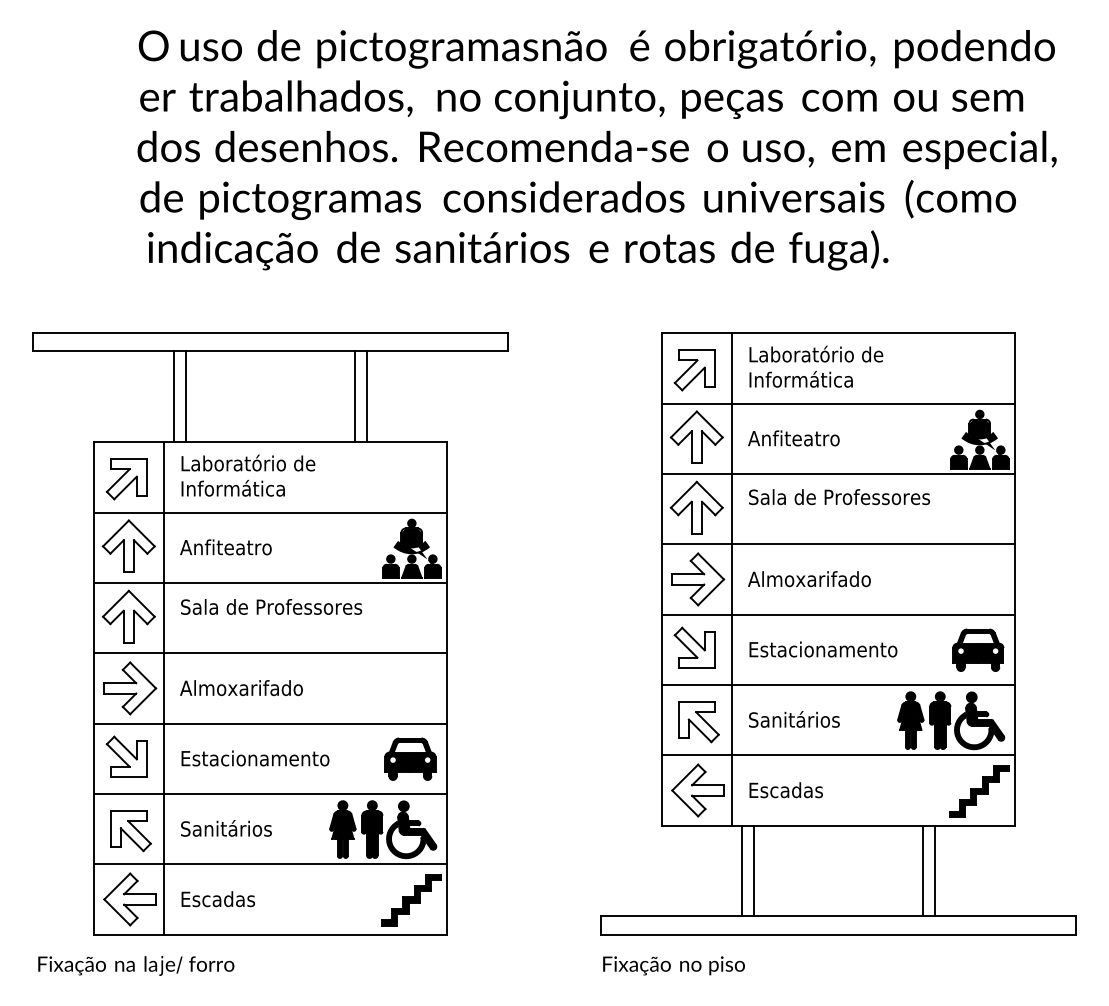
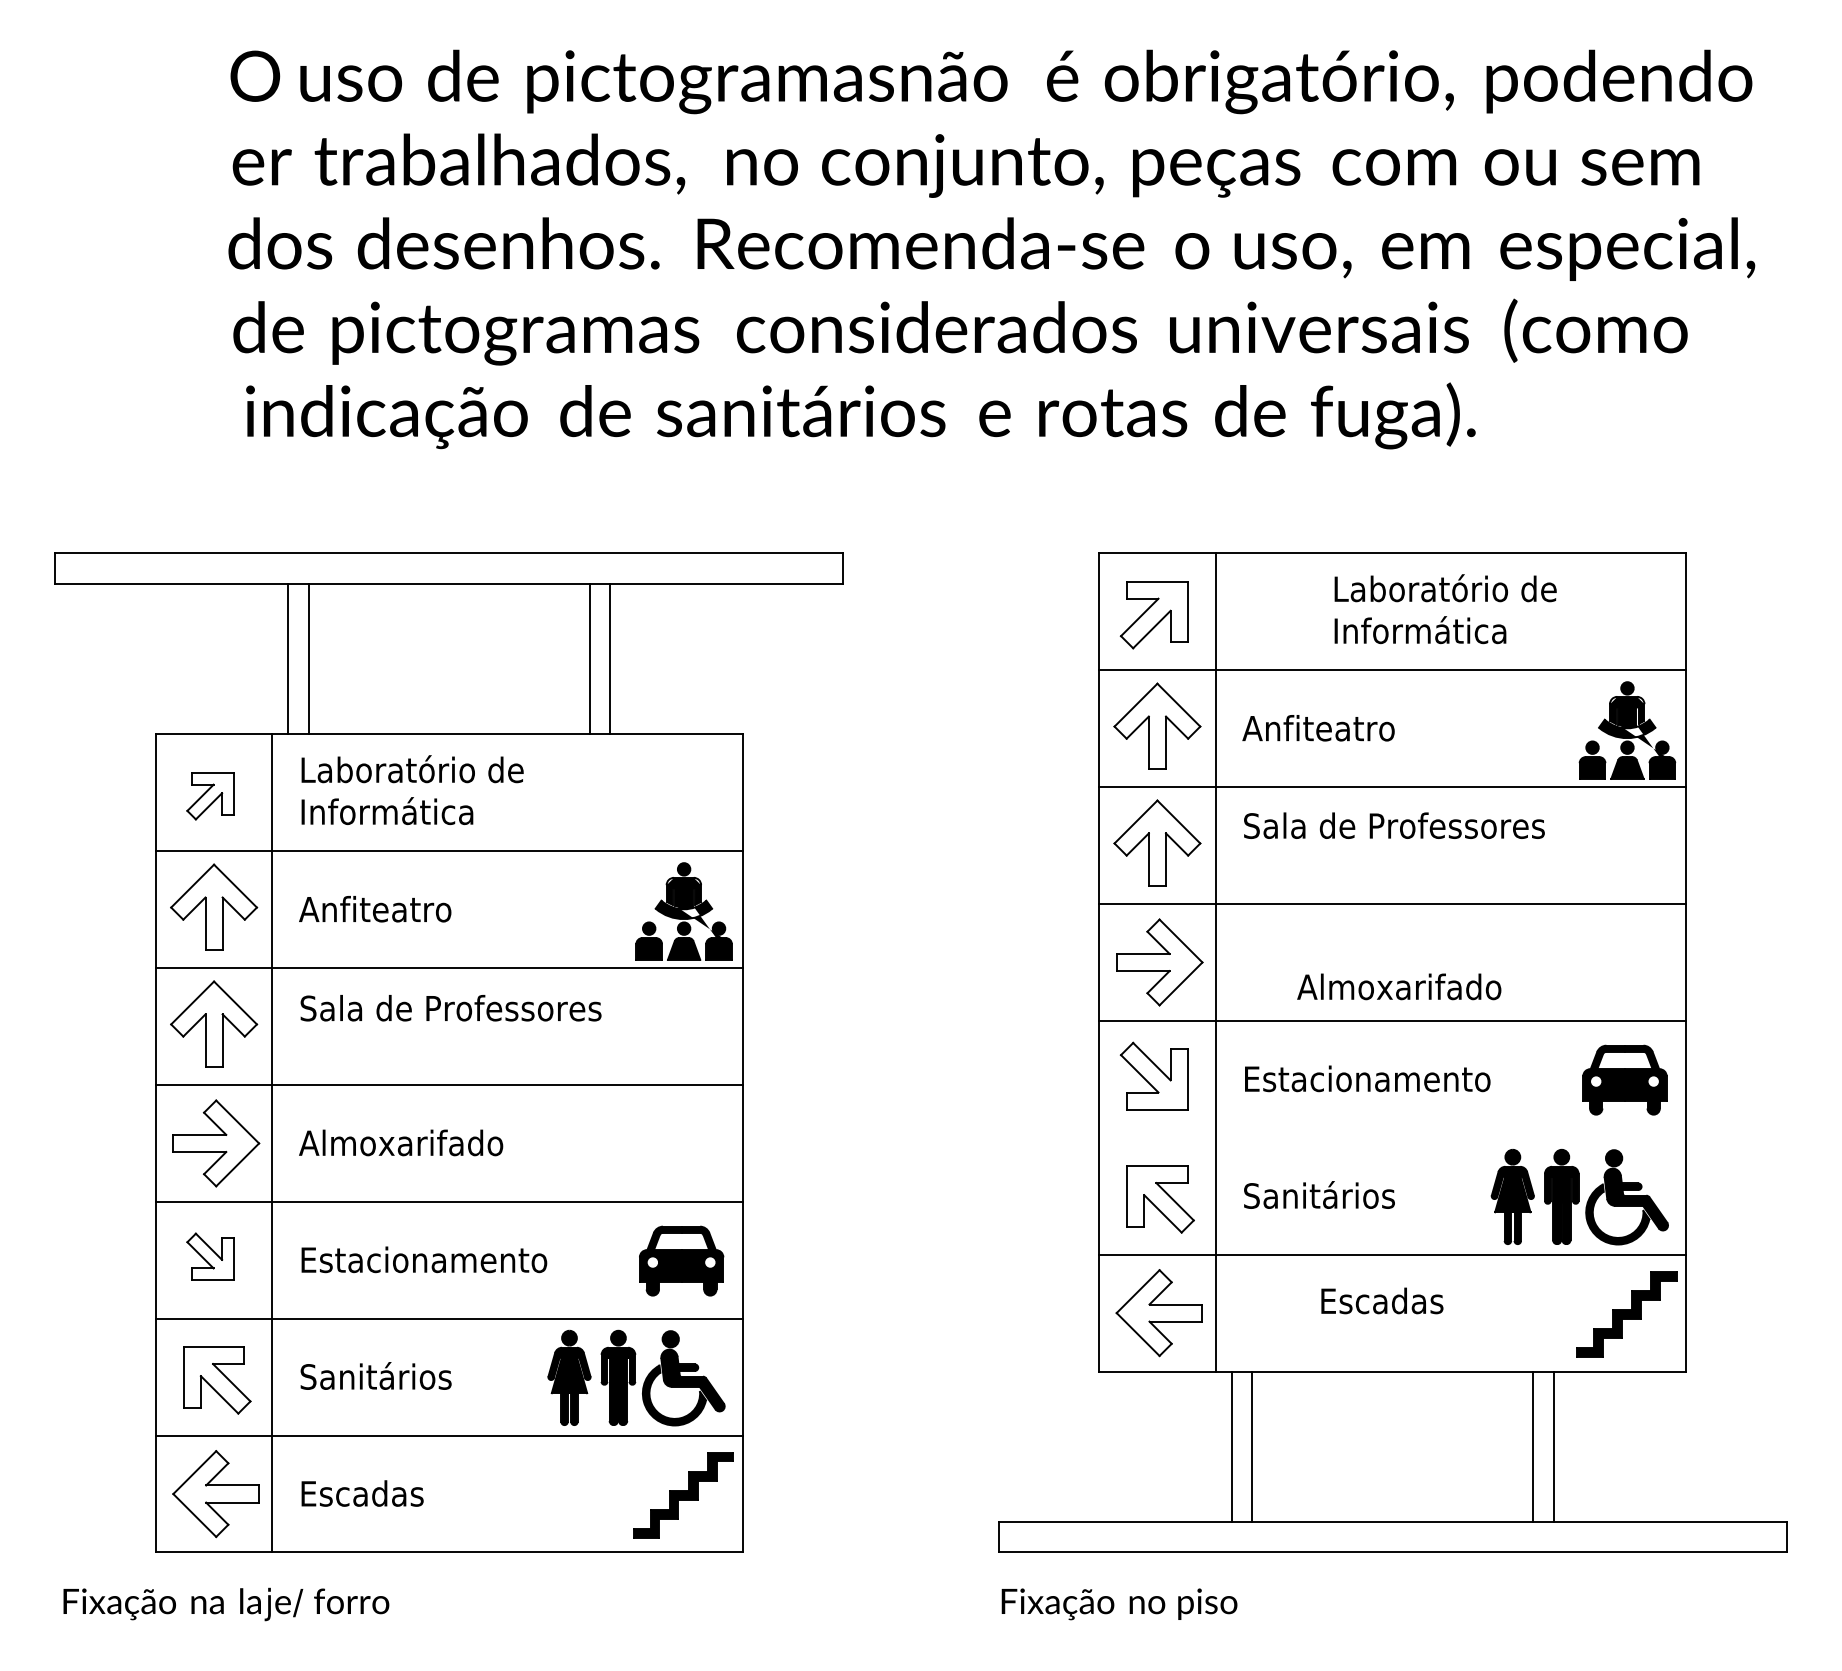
text: (816, 366) -> (1445, 608), moved
part: (126, 479) -> (210, 796), size x0.7
text: (809, 579) -> (1399, 987), moved
line: (838, 684) -> (1392, 1136), removed
part: (126, 756) -> (210, 1256), size x0.7
text: (785, 790) -> (1381, 1301), moved

